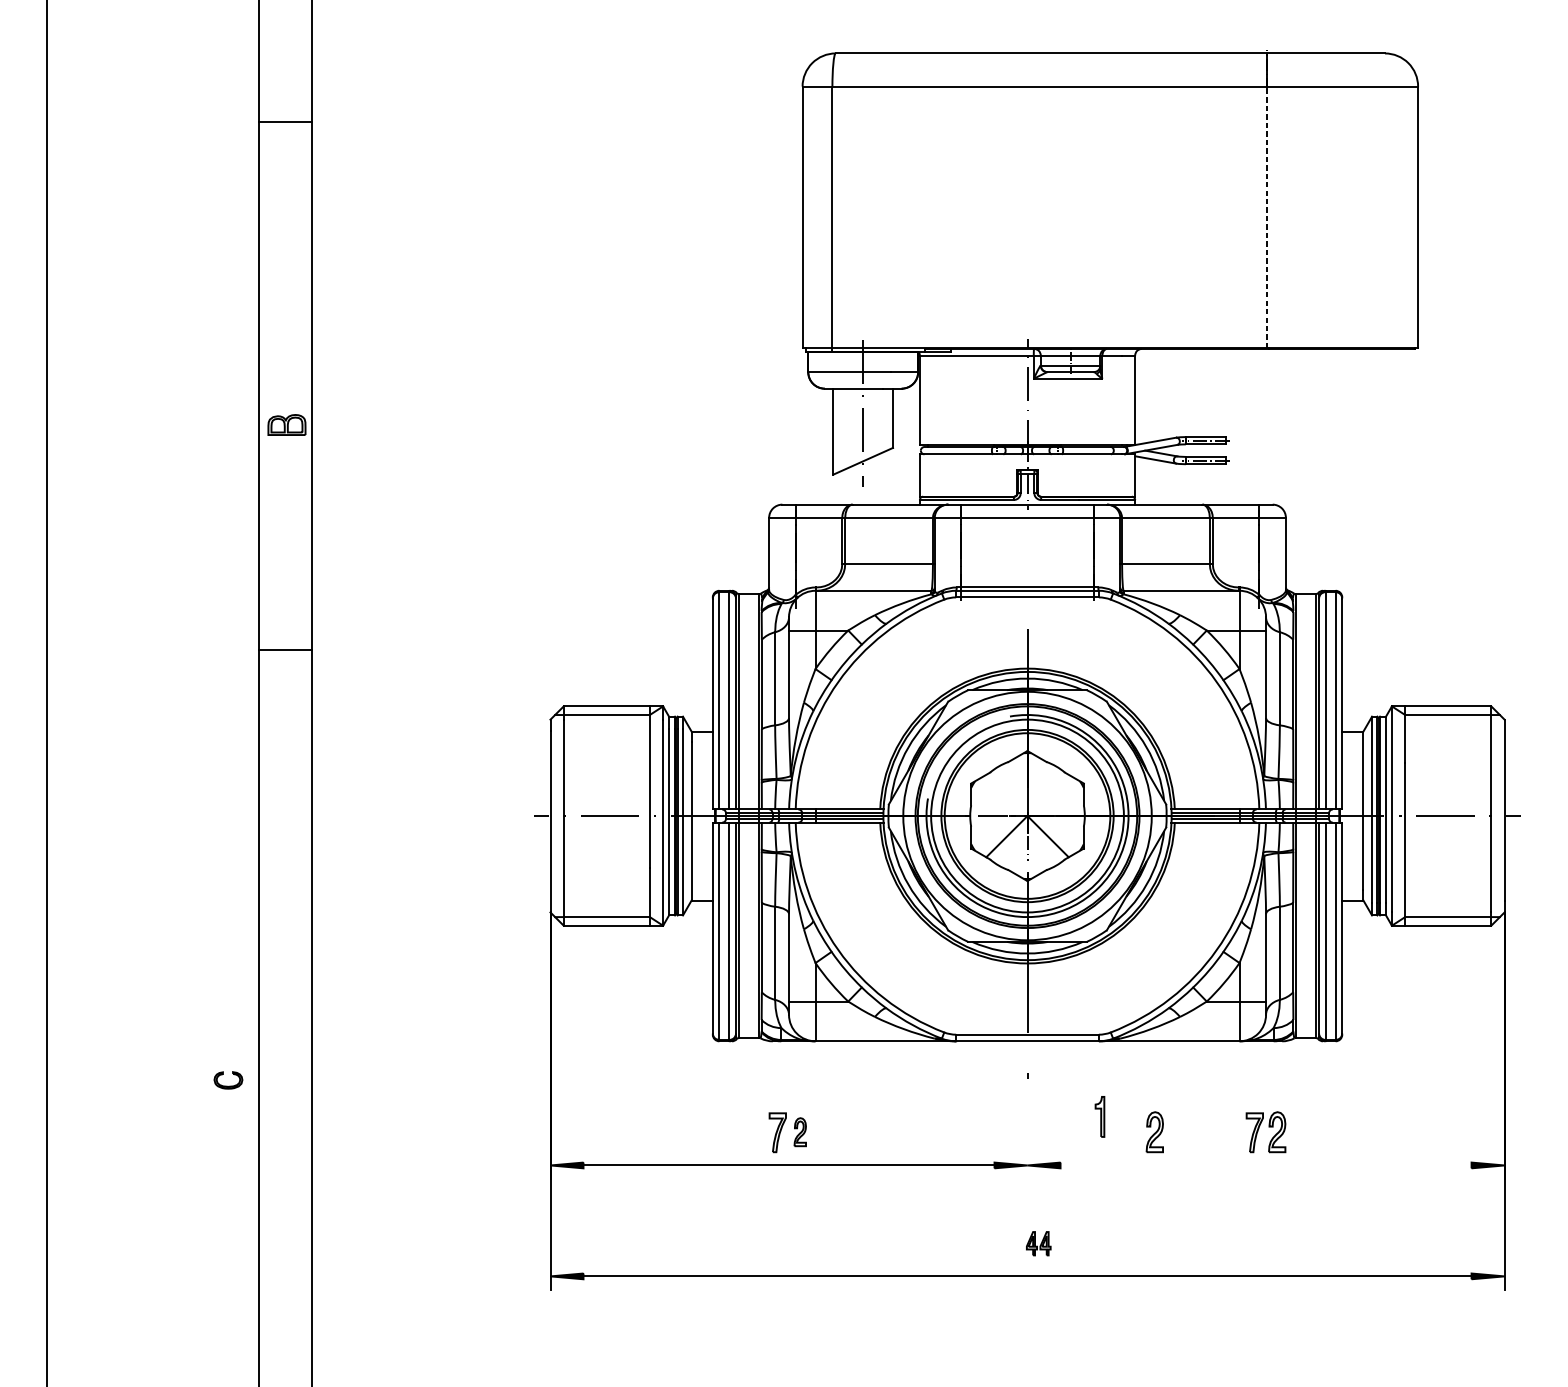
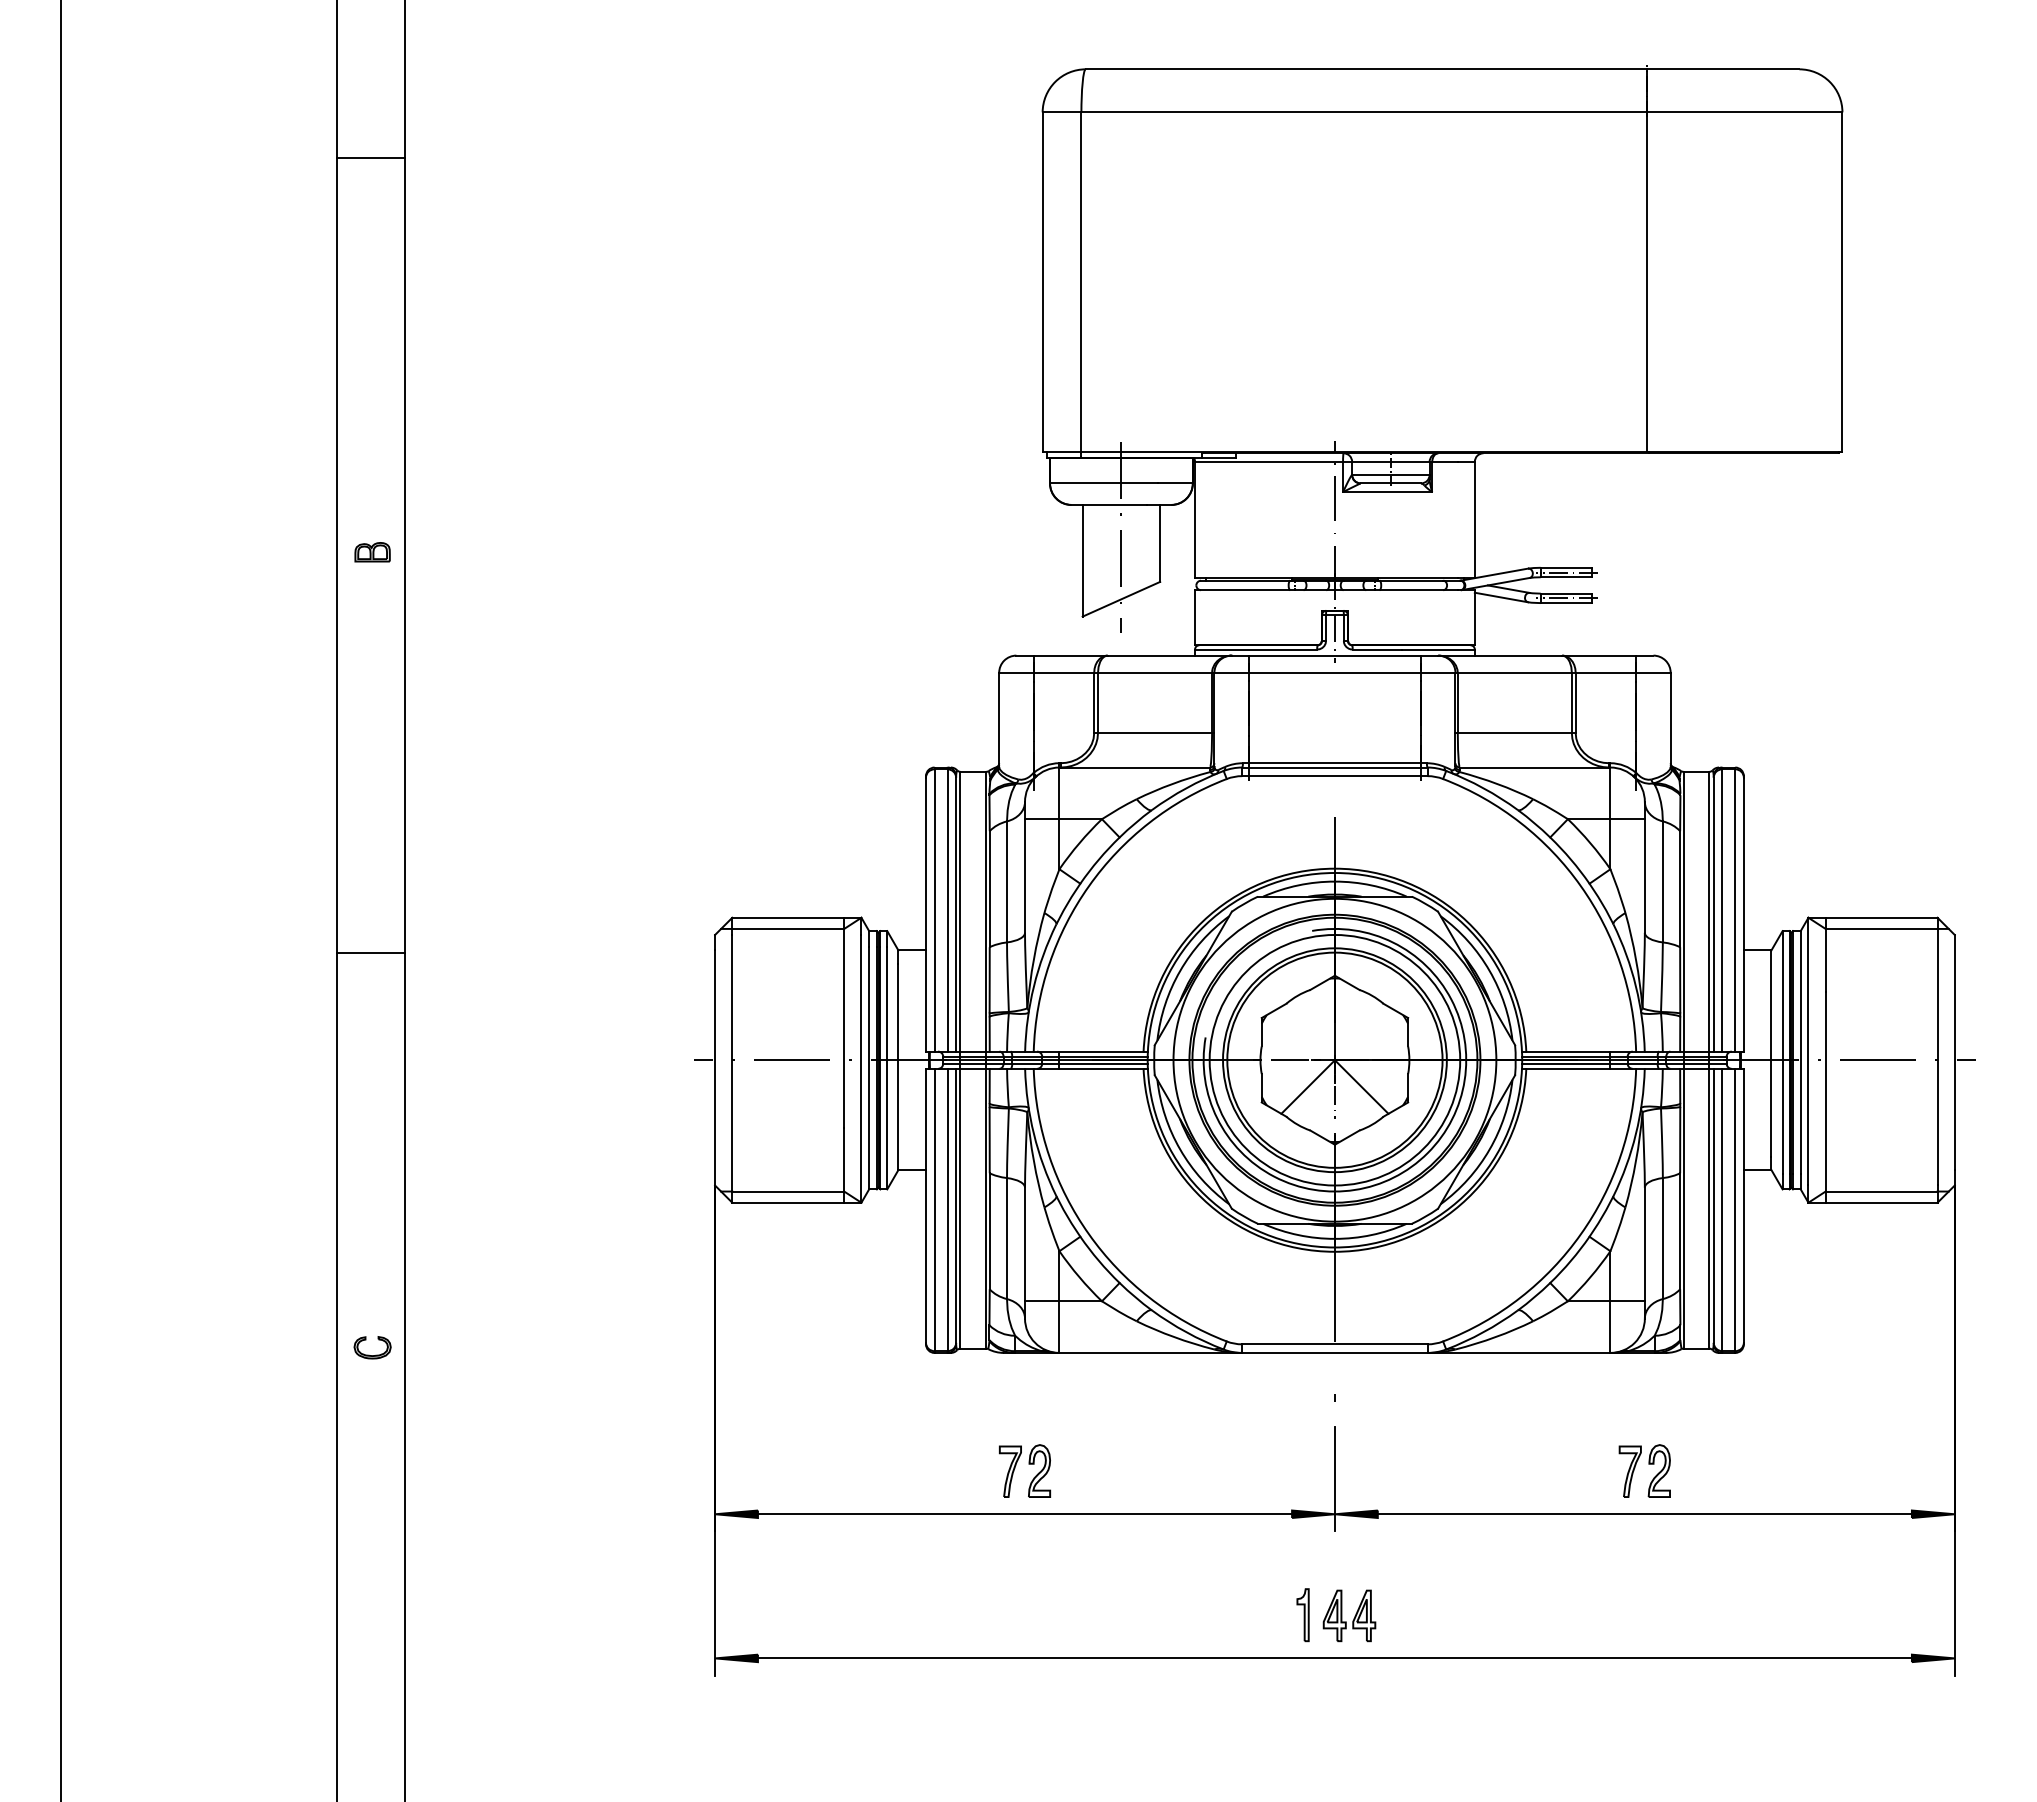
line: (1267, 216) -> (1646, 281), dashed -> solid
part: (286, 425) -> (372, 552), size x0.71
line: (285, 650) -> (370, 953), moved
part: (226, 1085) -> (369, 1354), moved
part: (1099, 1117) -> (1302, 1615), moved
part: (800, 1131) -> (1039, 1470), size x1.43
part: (1154, 1131) -> (1499, 1470), removed
line: (1027, 1138) -> (1334, 1479), added
line: (1265, 1165) -> (1644, 1514), added
part: (1038, 1243) -> (1349, 1615), size x1.67

